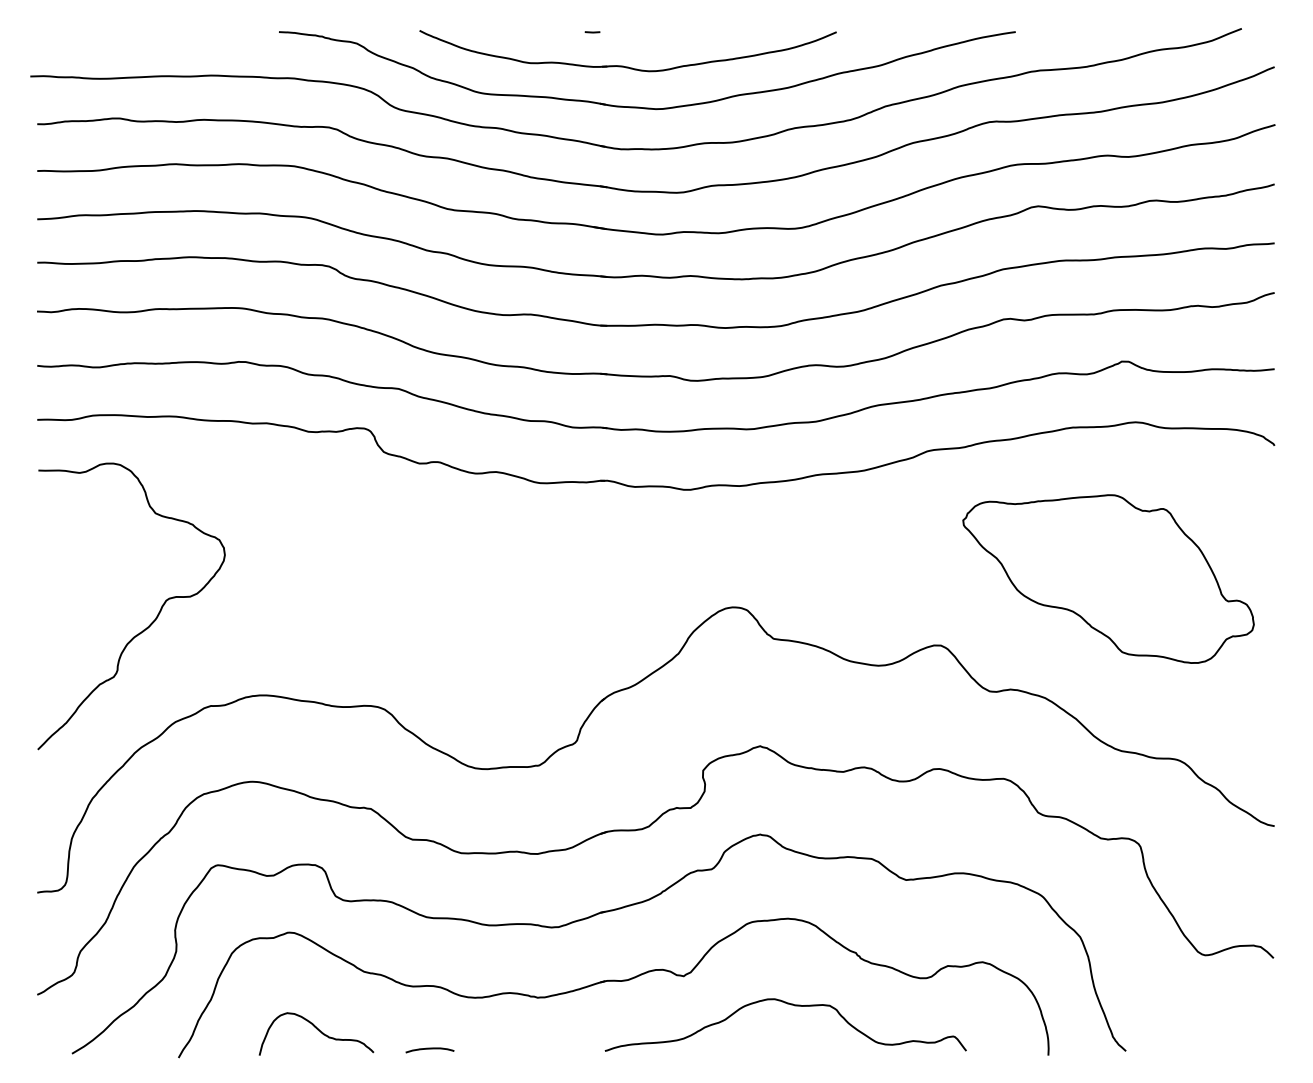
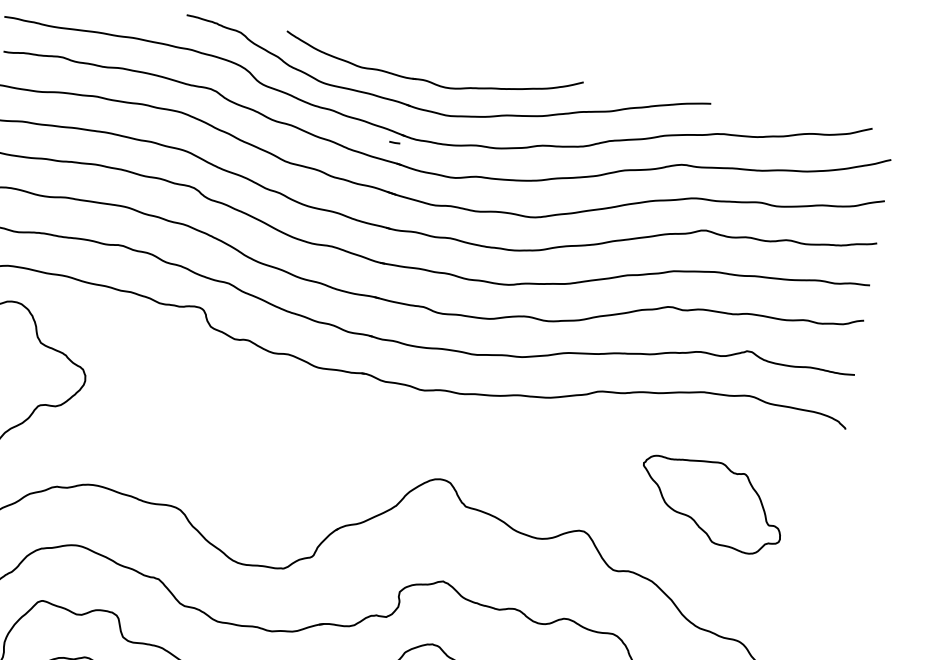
line: (592, 32) -> (394, 142), moved
part: (1108, 578) -> (711, 504), size x0.7

